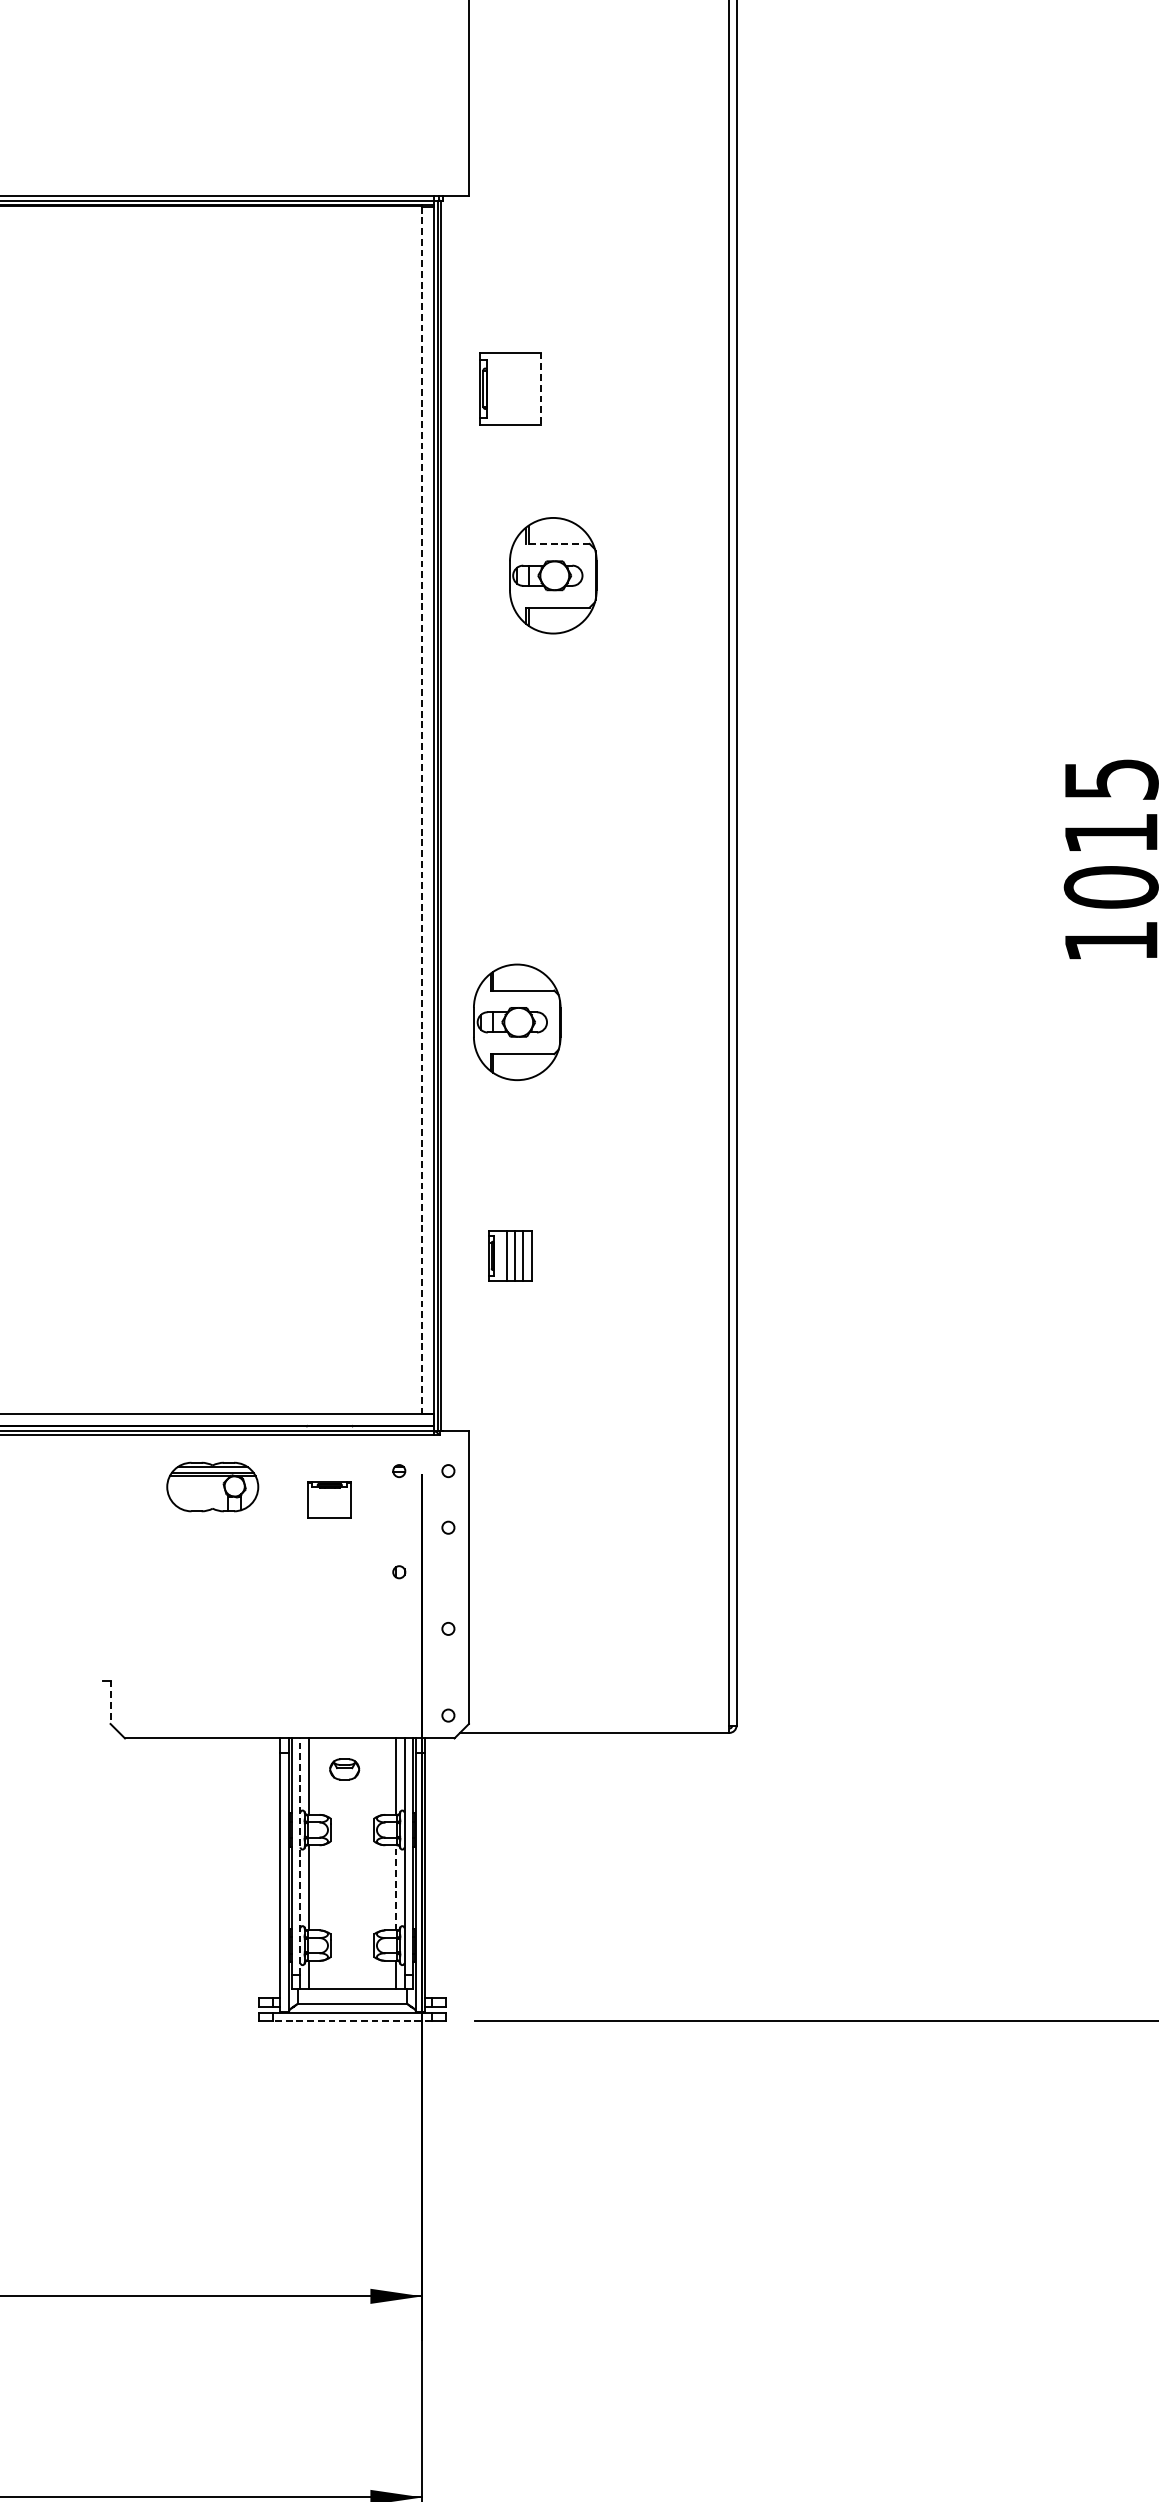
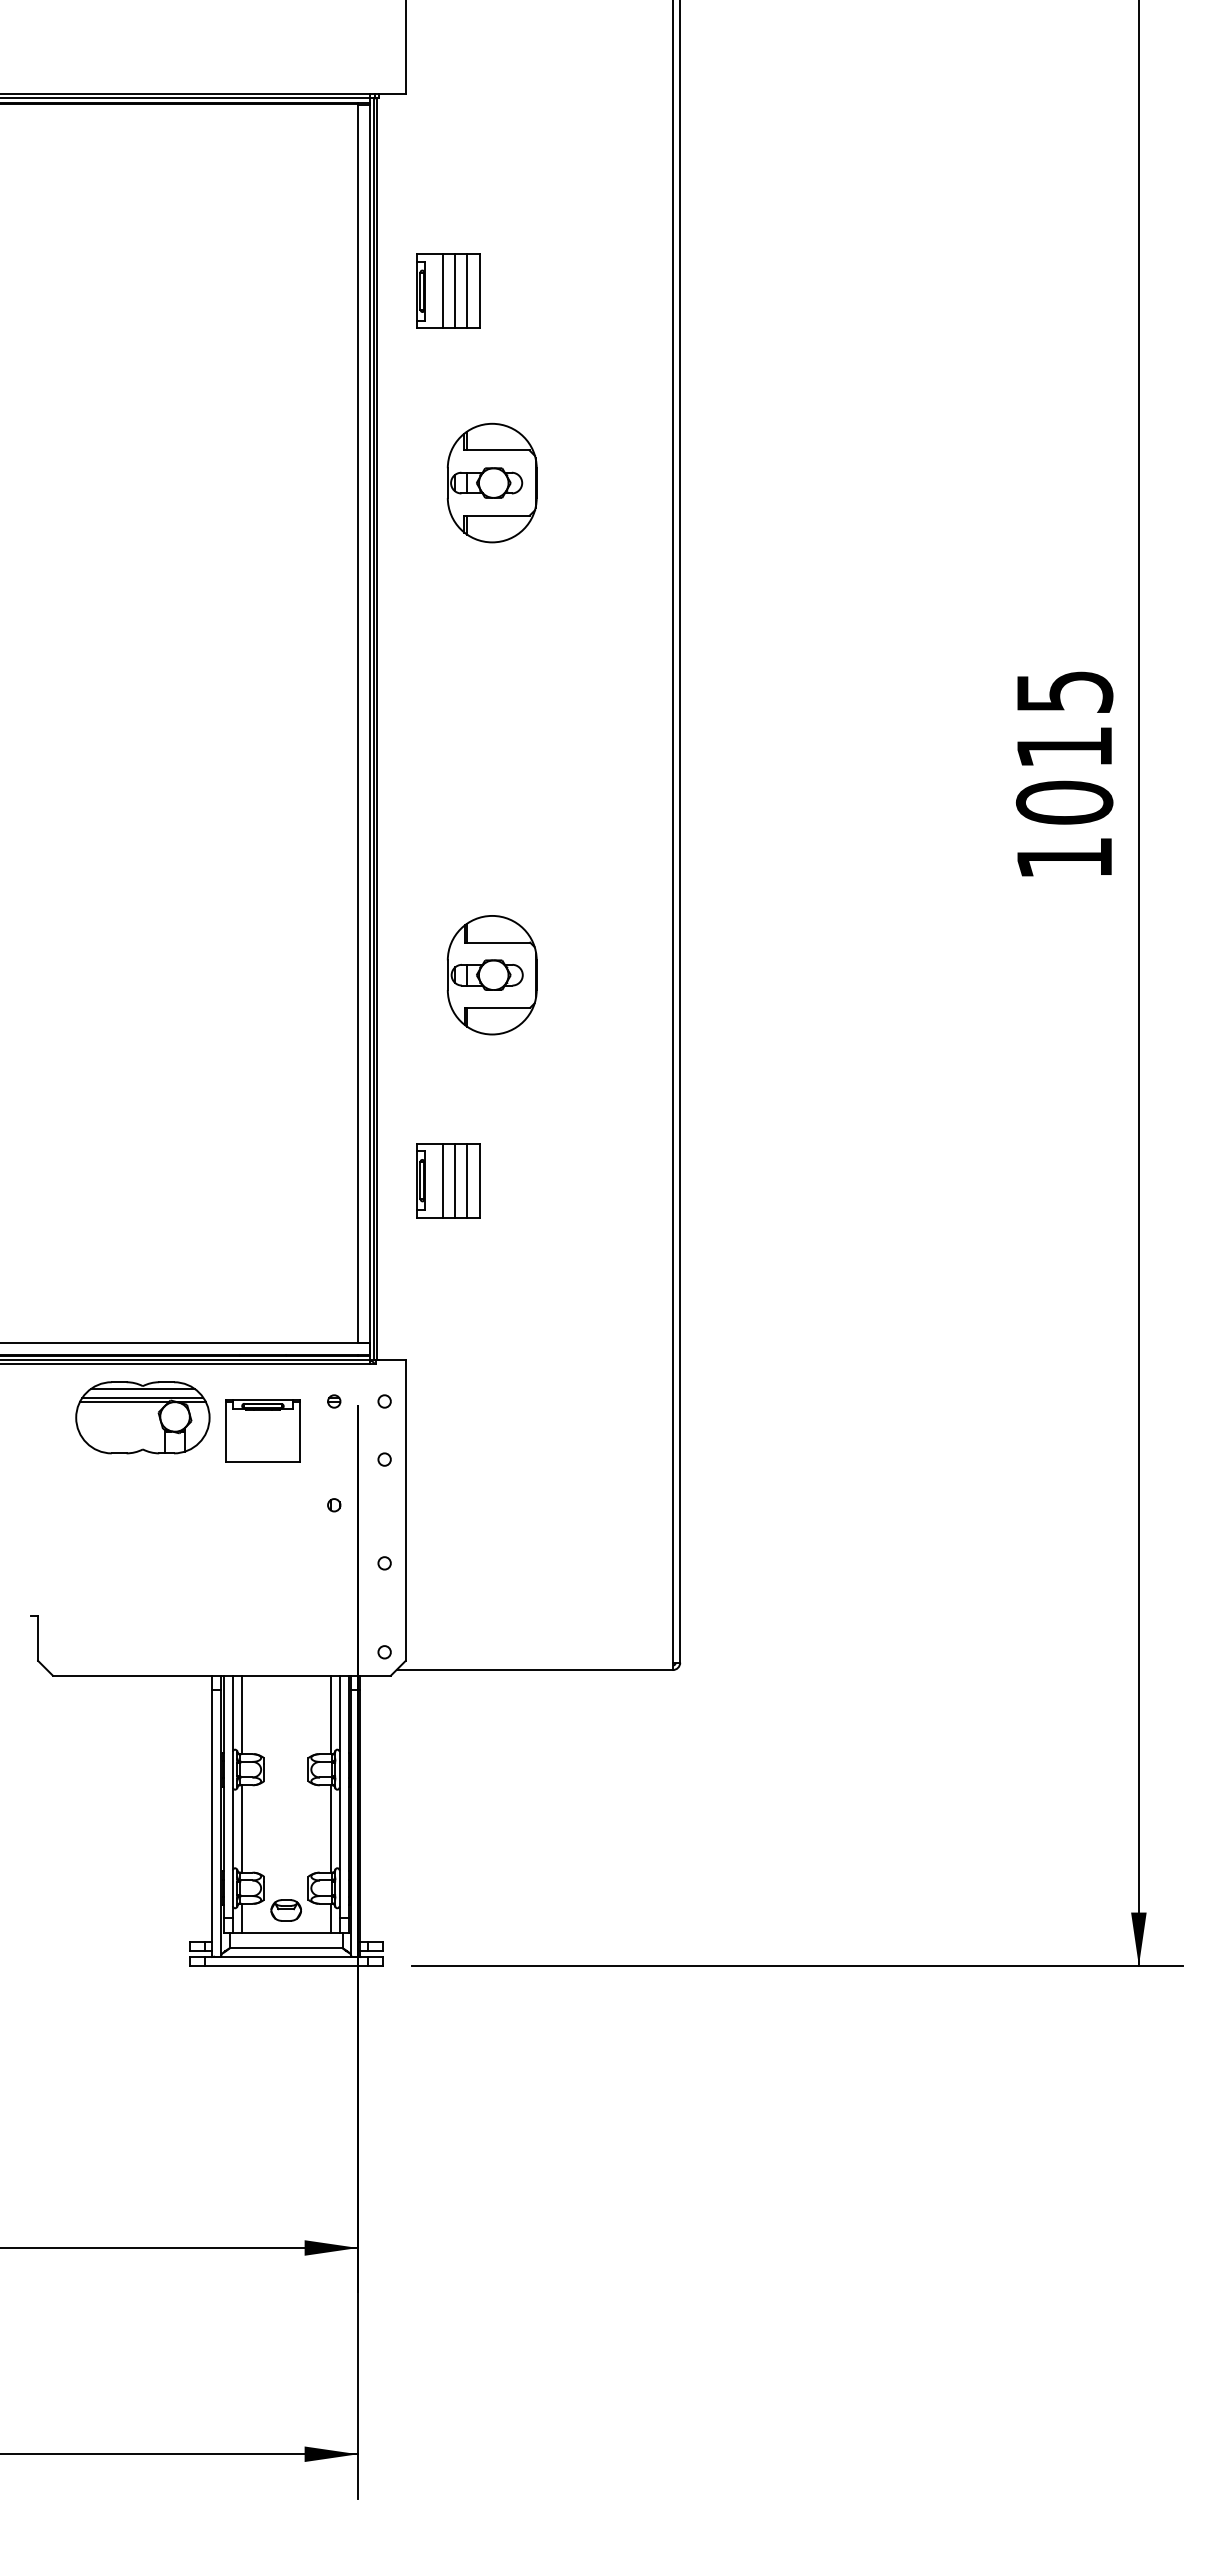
line: (505, 388) -> (443, 291), added
line: (517, 388) -> (455, 291), added
line: (529, 388) -> (467, 291), added
line: (540, 388) -> (479, 291), dashed -> solid
line: (558, 543) -> (497, 450), dashed -> solid
line: (421, 811) -> (357, 724), dashed -> solid
part: (516, 1022) -> (491, 975), moved
part: (510, 1255) -> (448, 1180), size x1.43
part: (212, 1486) -> (142, 1417), size x1.43
part: (329, 1499) -> (262, 1430), size x1.67
line: (110, 1703) -> (38, 1639), dashed -> solid
part: (343, 1769) -> (285, 1910), moved
line: (300, 1856) -> (232, 1796), dashed -> solid
line: (395, 1887) -> (330, 1828), dashed -> solid
line: (352, 2020) -> (286, 1965), dashed -> solid

